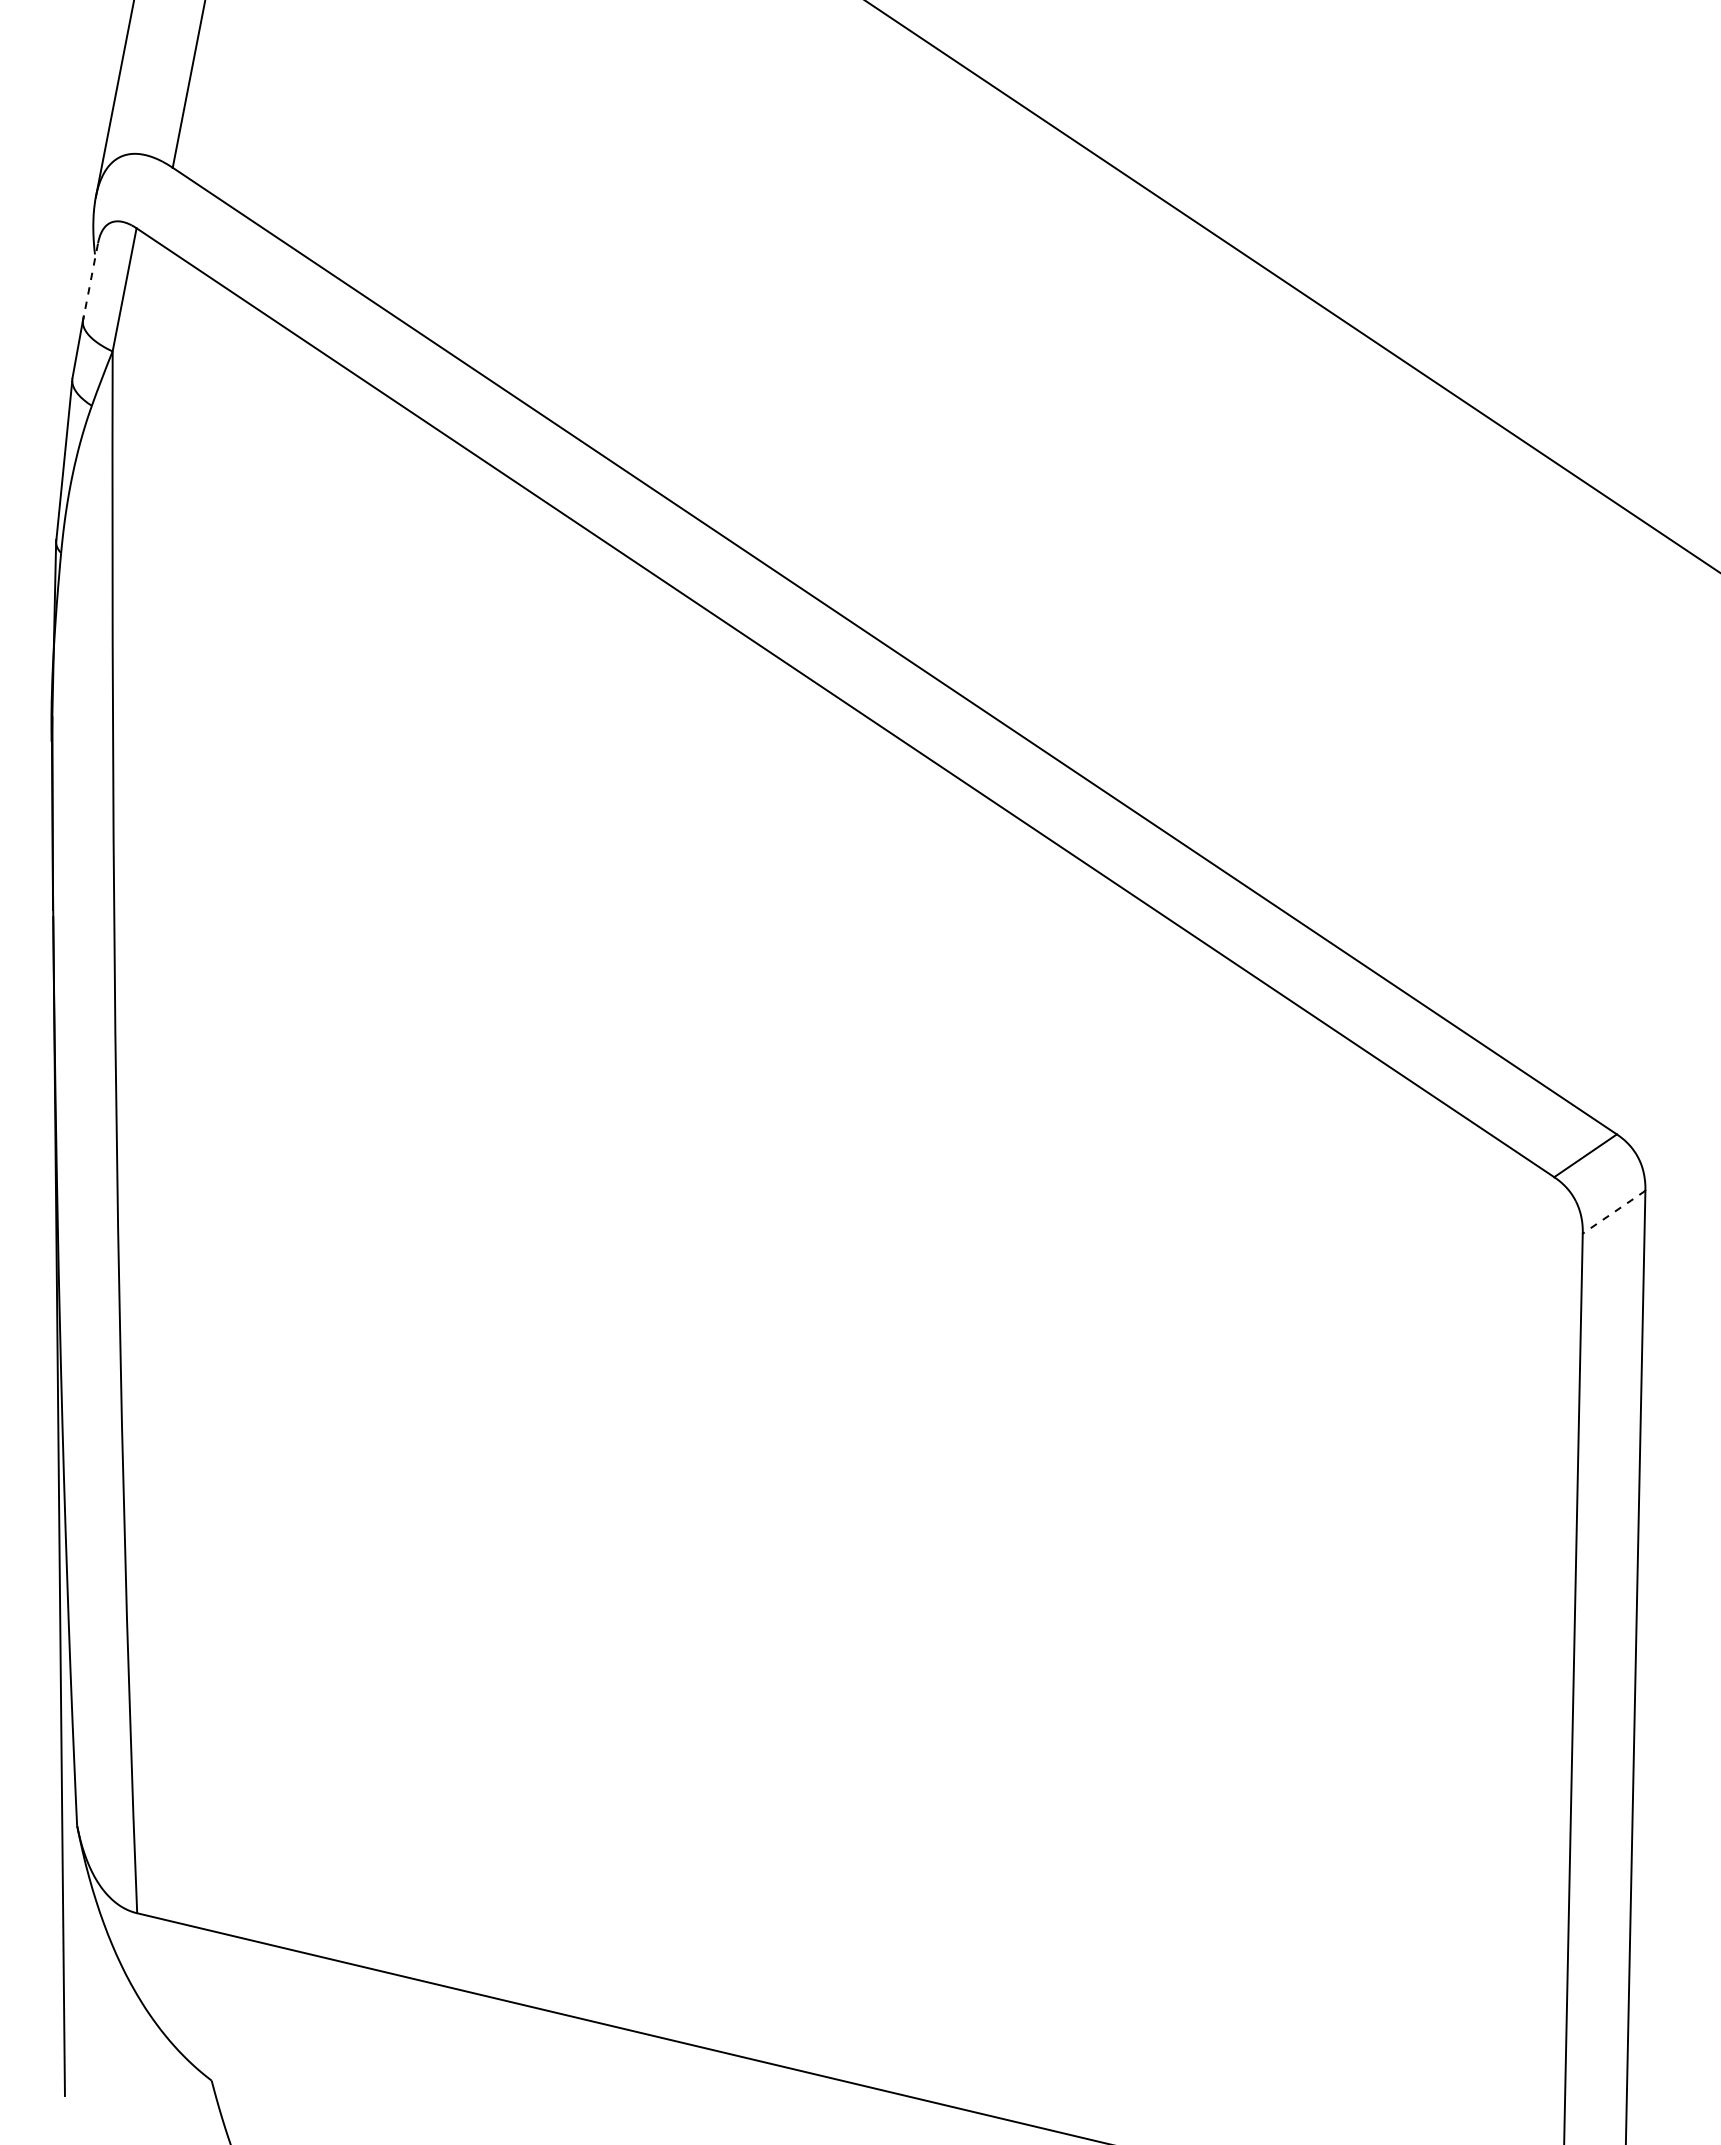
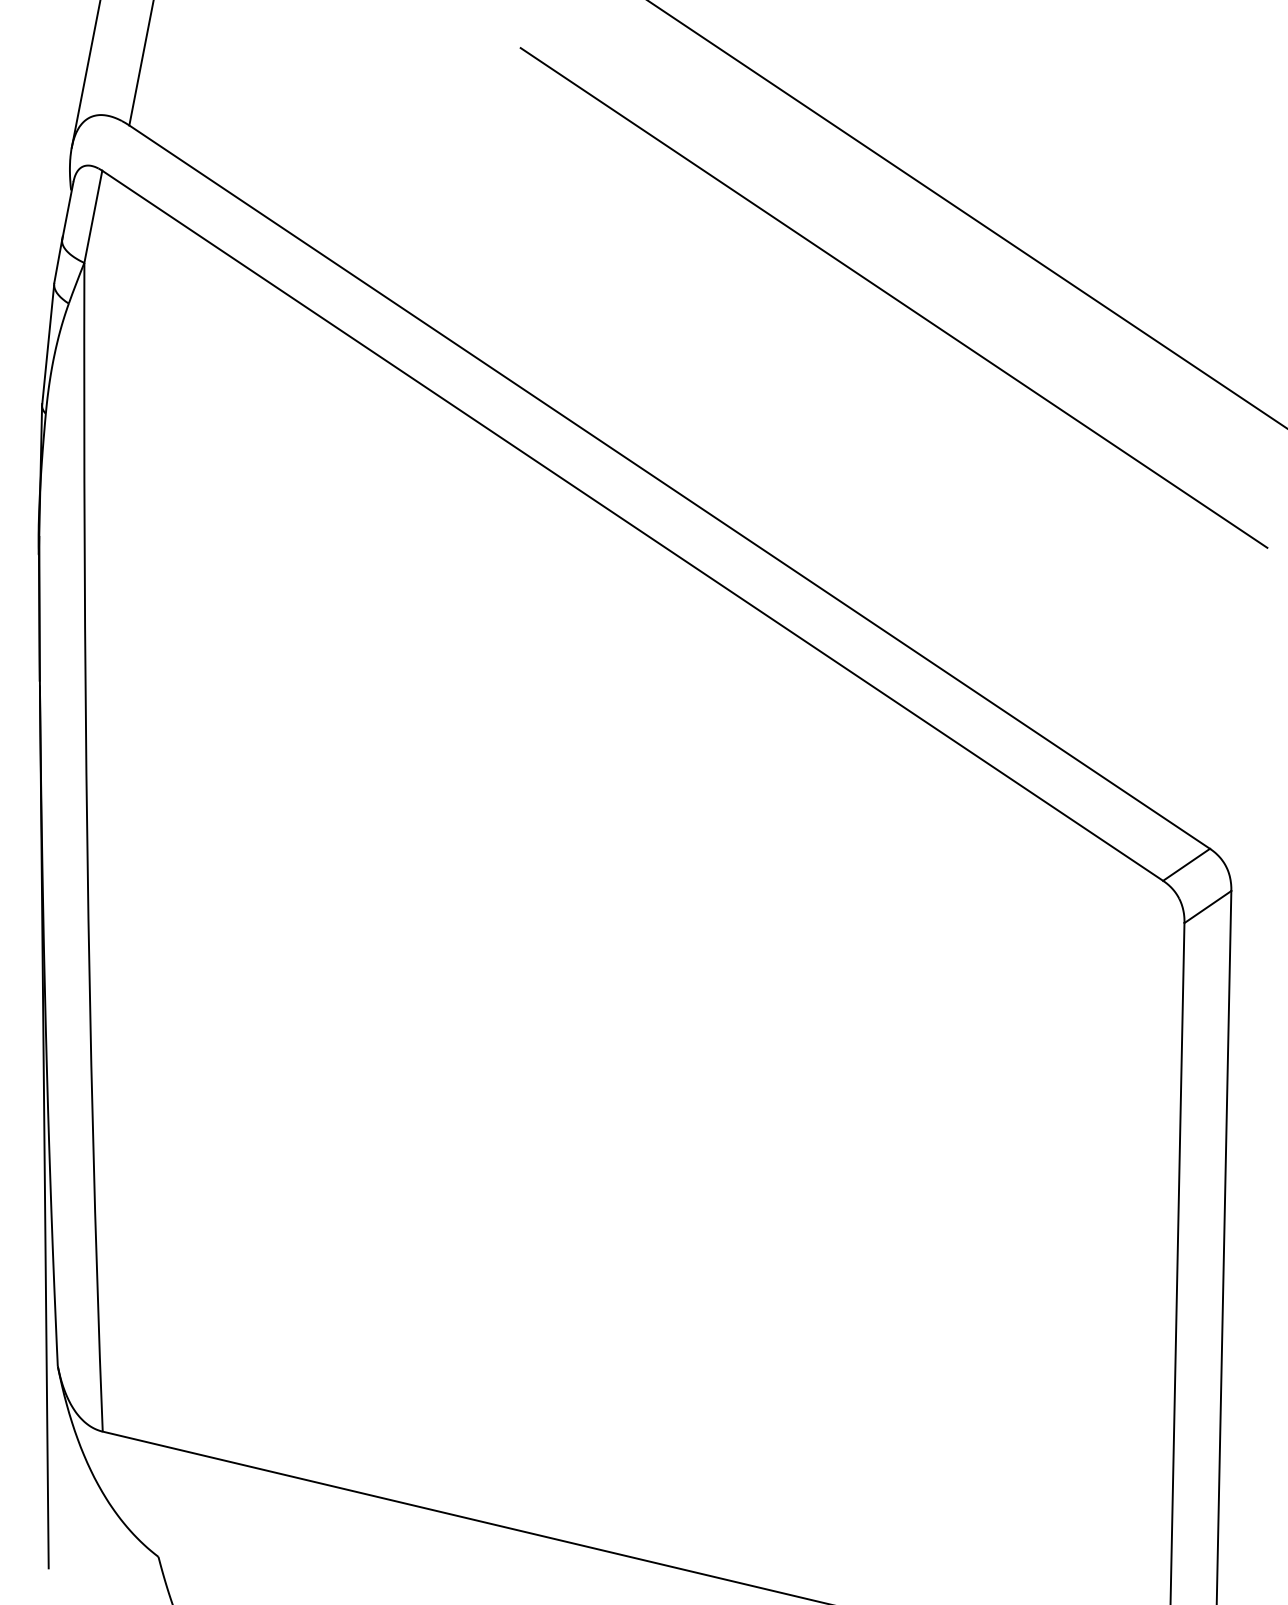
line: (90, 281) -> (67, 210), dashed -> solid
line: (1194, 398) -> (893, 298), added
line: (1614, 1212) -> (1208, 907), dashed -> solid

